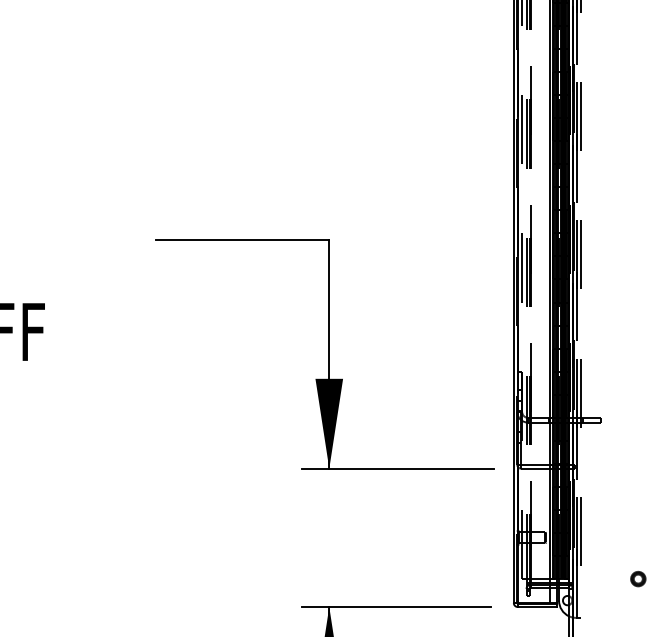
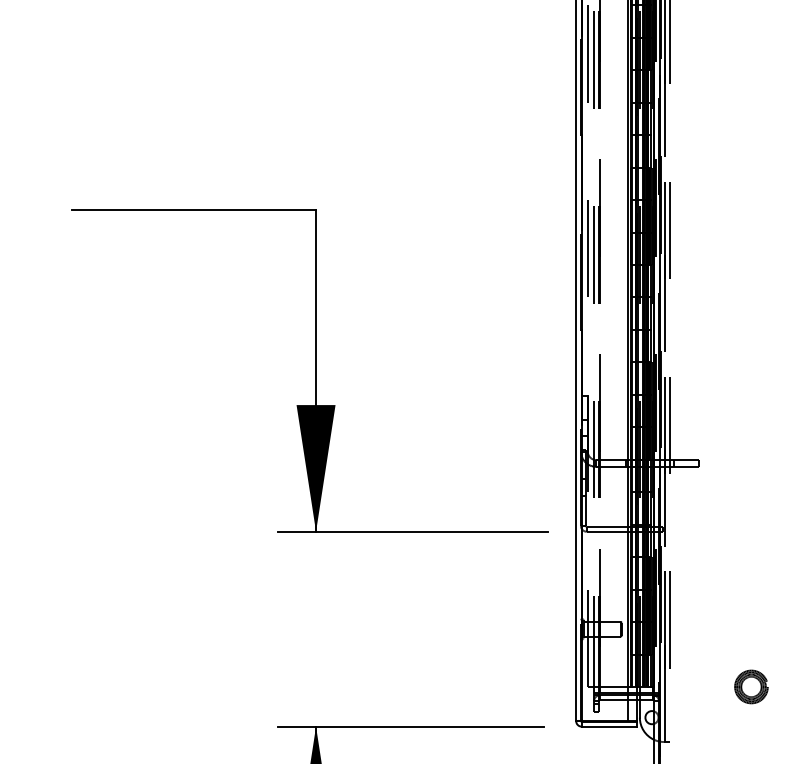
part: (638, 579) -> (751, 687), size x1.6

